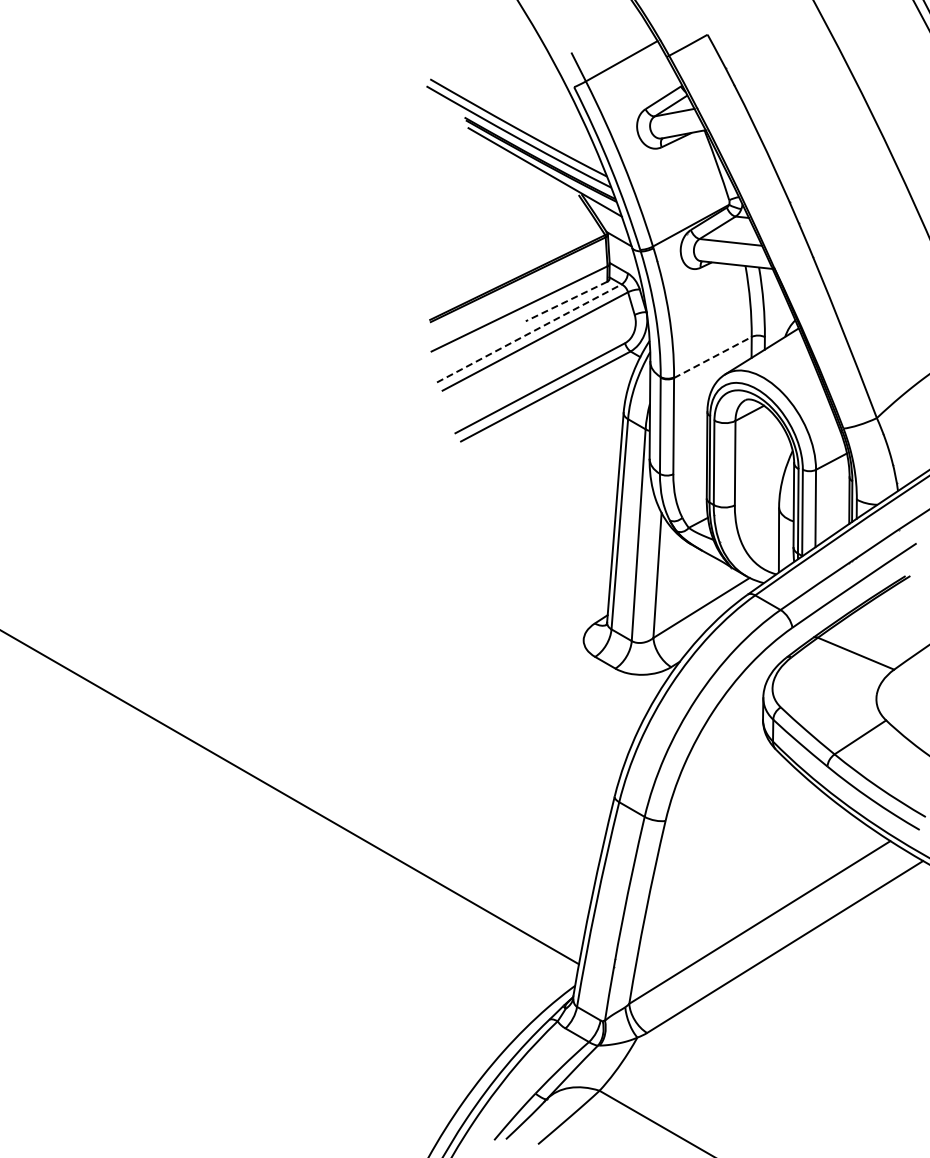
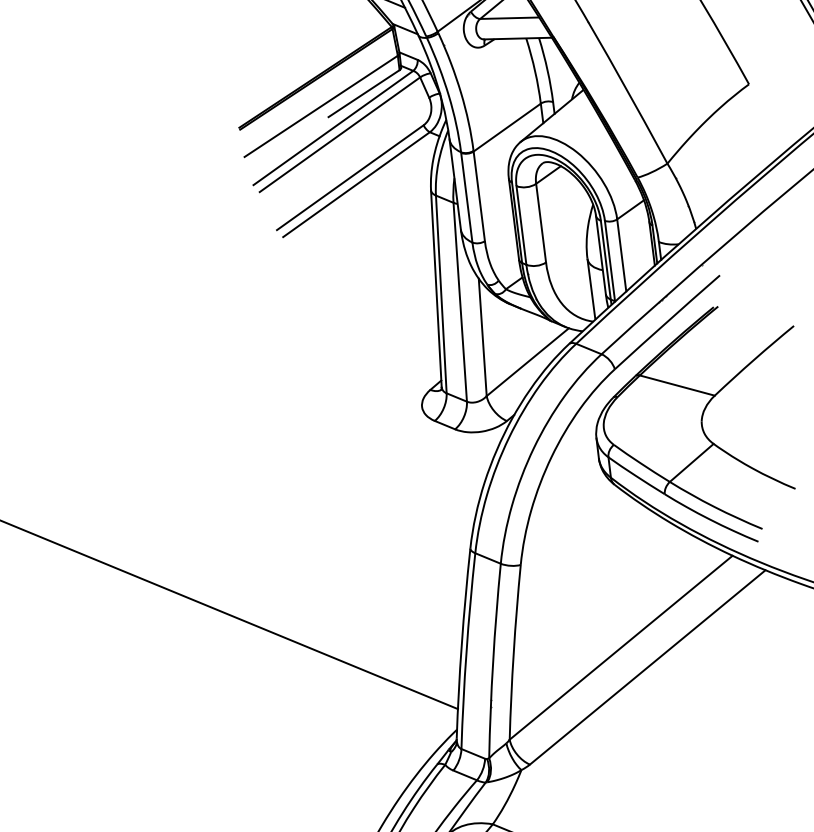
line: (566, 301) -> (363, 93), dashed -> solid
line: (529, 333) -> (333, 128), dashed -> solid
line: (712, 357) -> (506, 127), dashed -> solid

